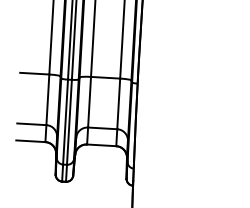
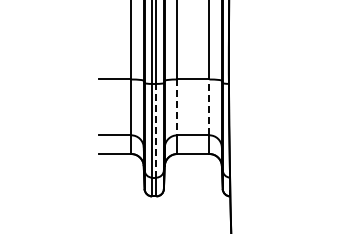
line: (89, 102) -> (177, 107), solid -> dashed
line: (118, 104) -> (209, 107), solid -> dashed
line: (69, 122) -> (156, 130), solid -> dashed

